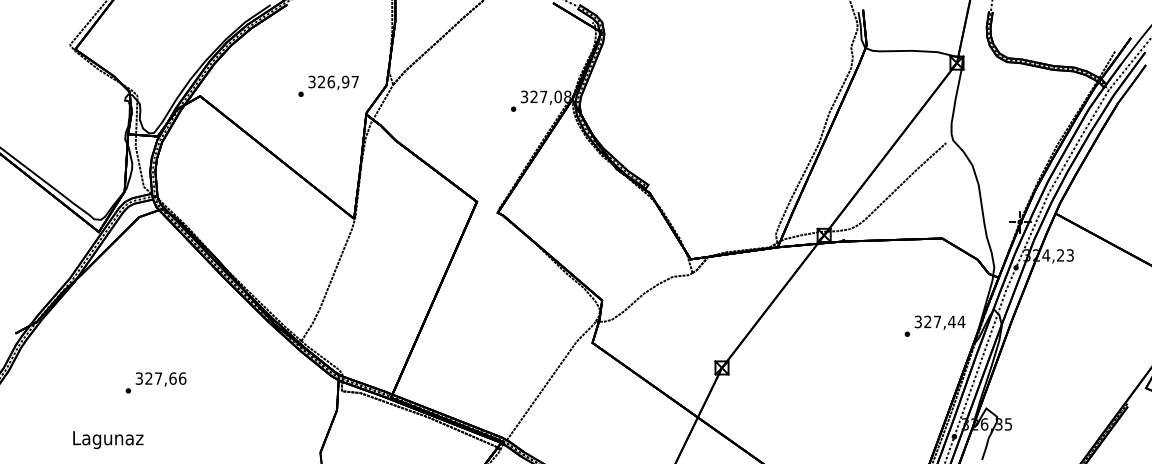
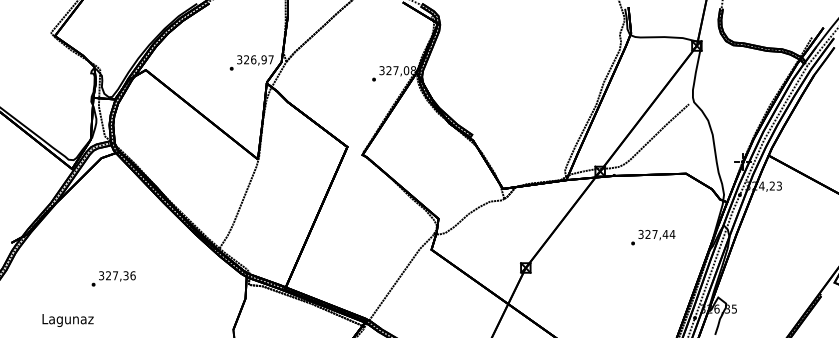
text: (328, 85) -> (251, 62), moved
text: (934, 325) -> (652, 237), moved
text: (172, 378) -> (125, 275), 327,66 -> 327,36
text: (108, 440) -> (68, 320), moved

